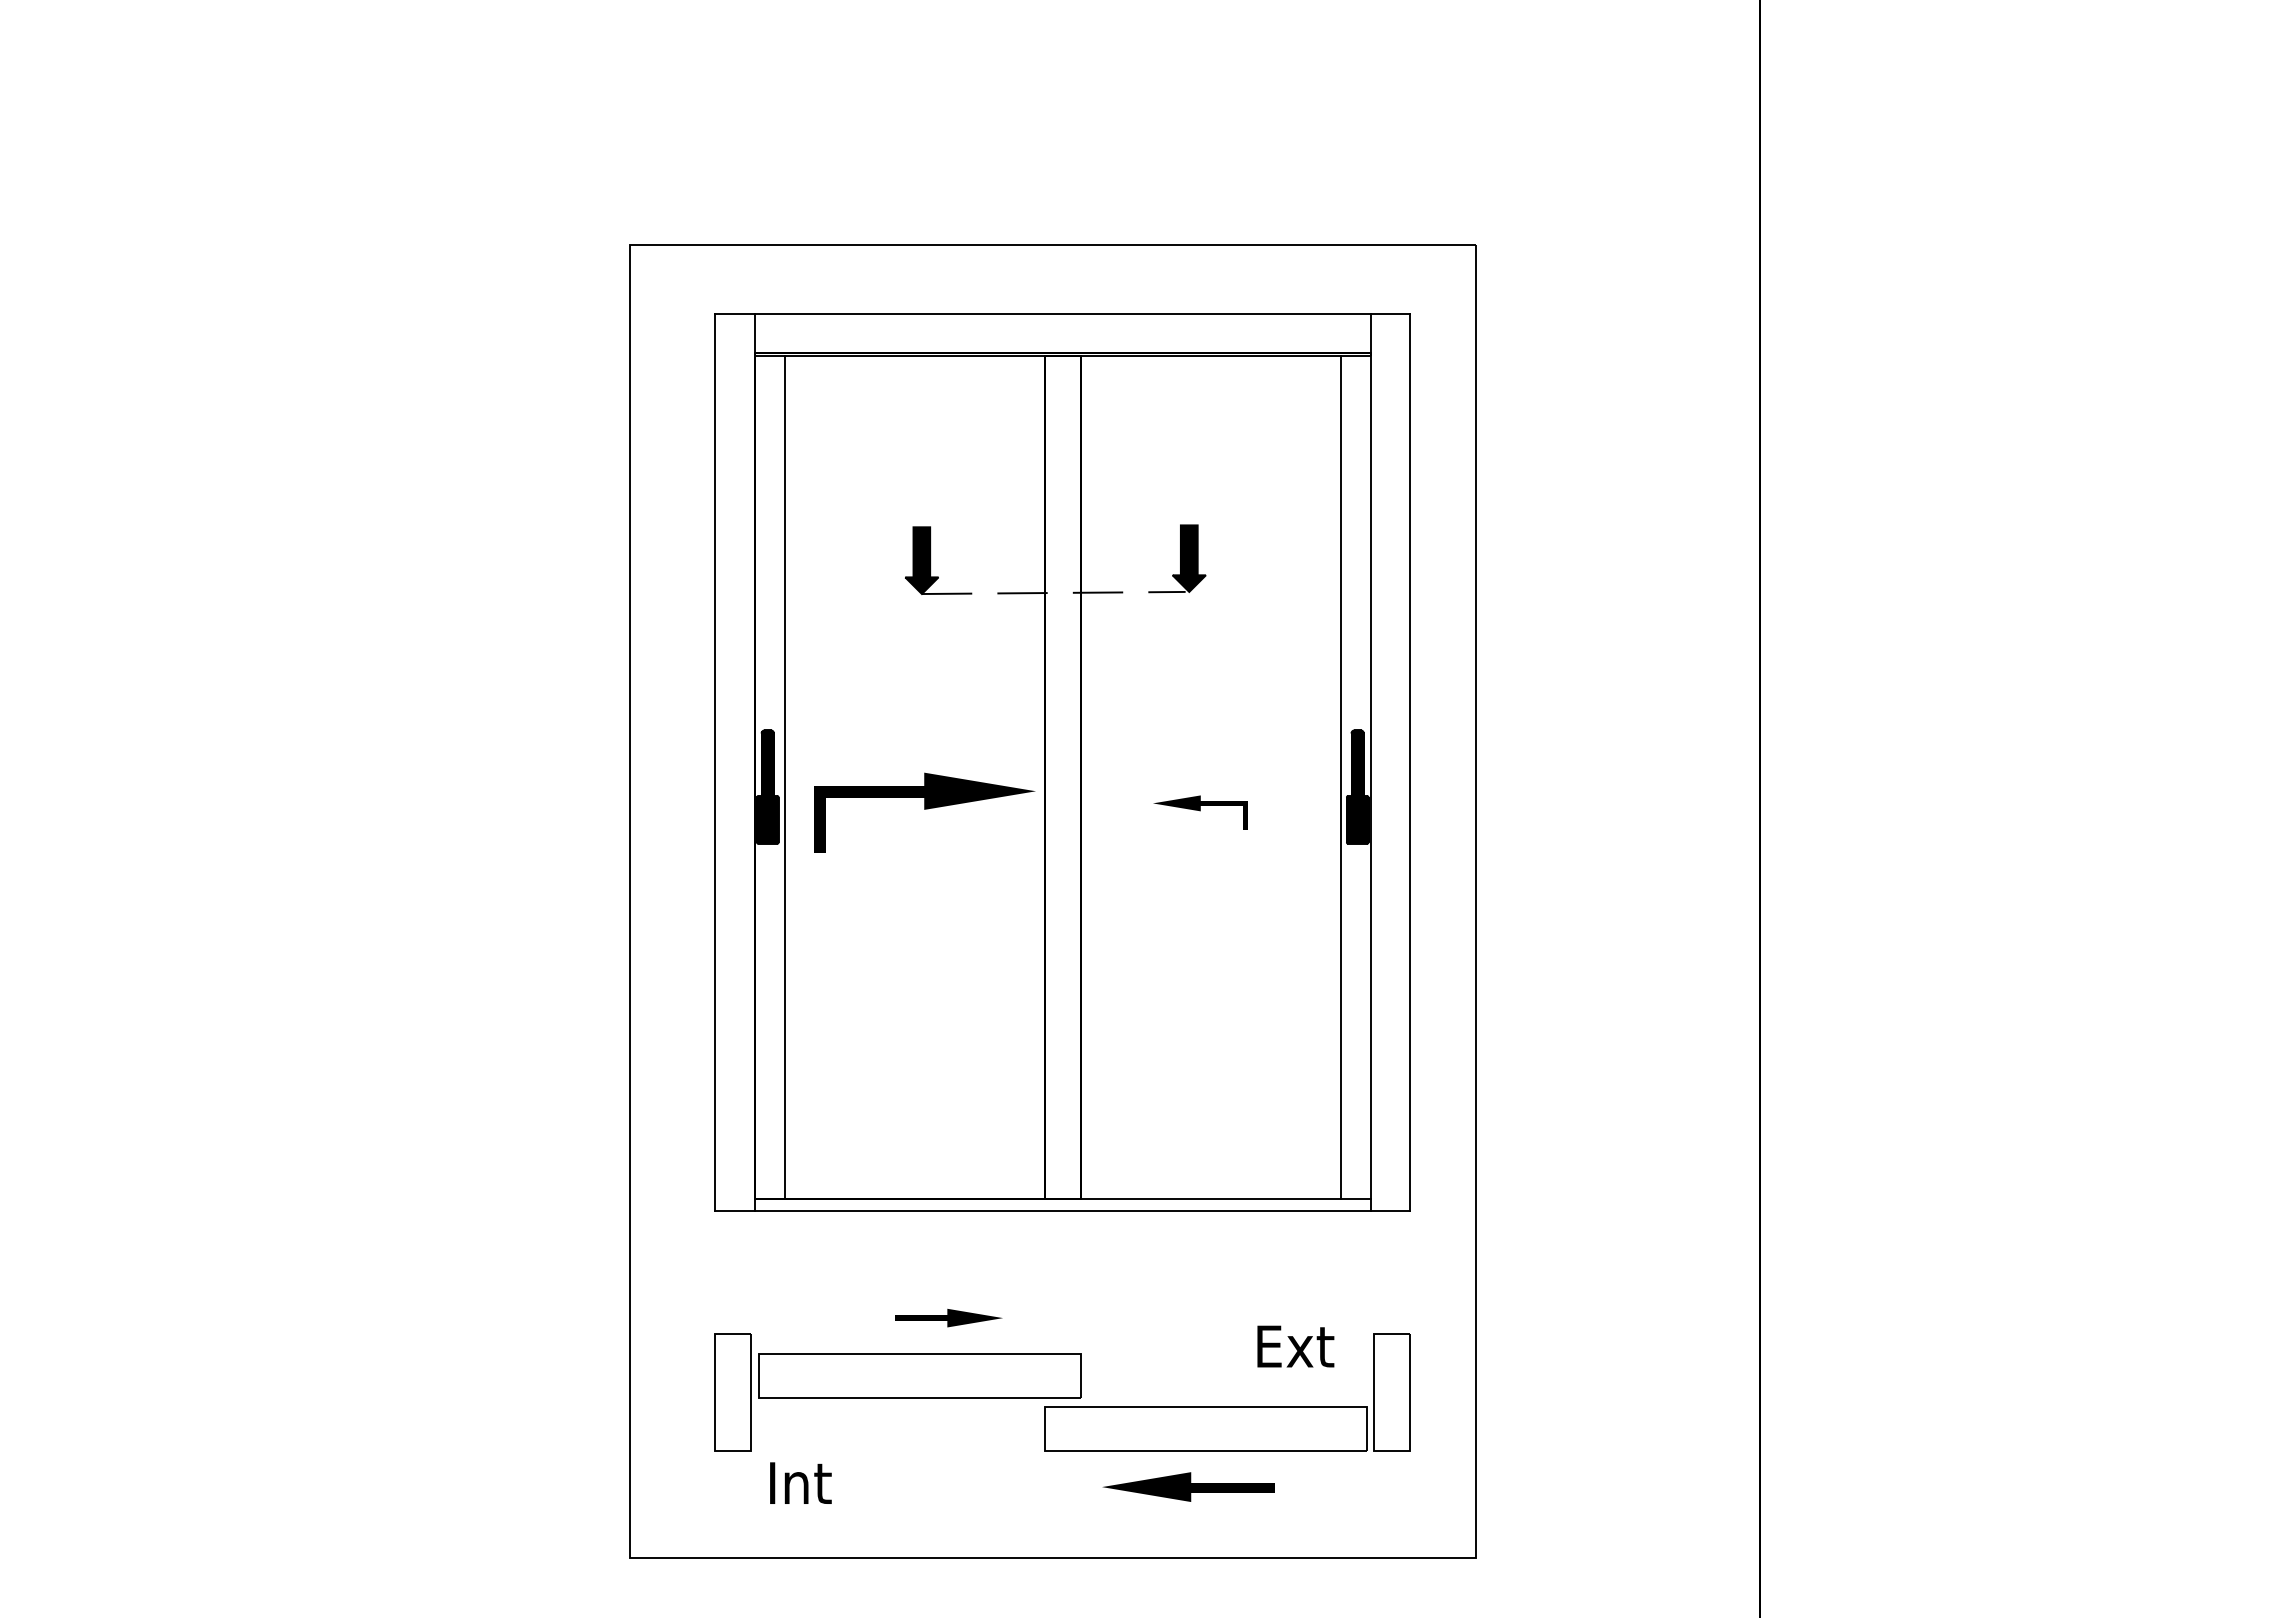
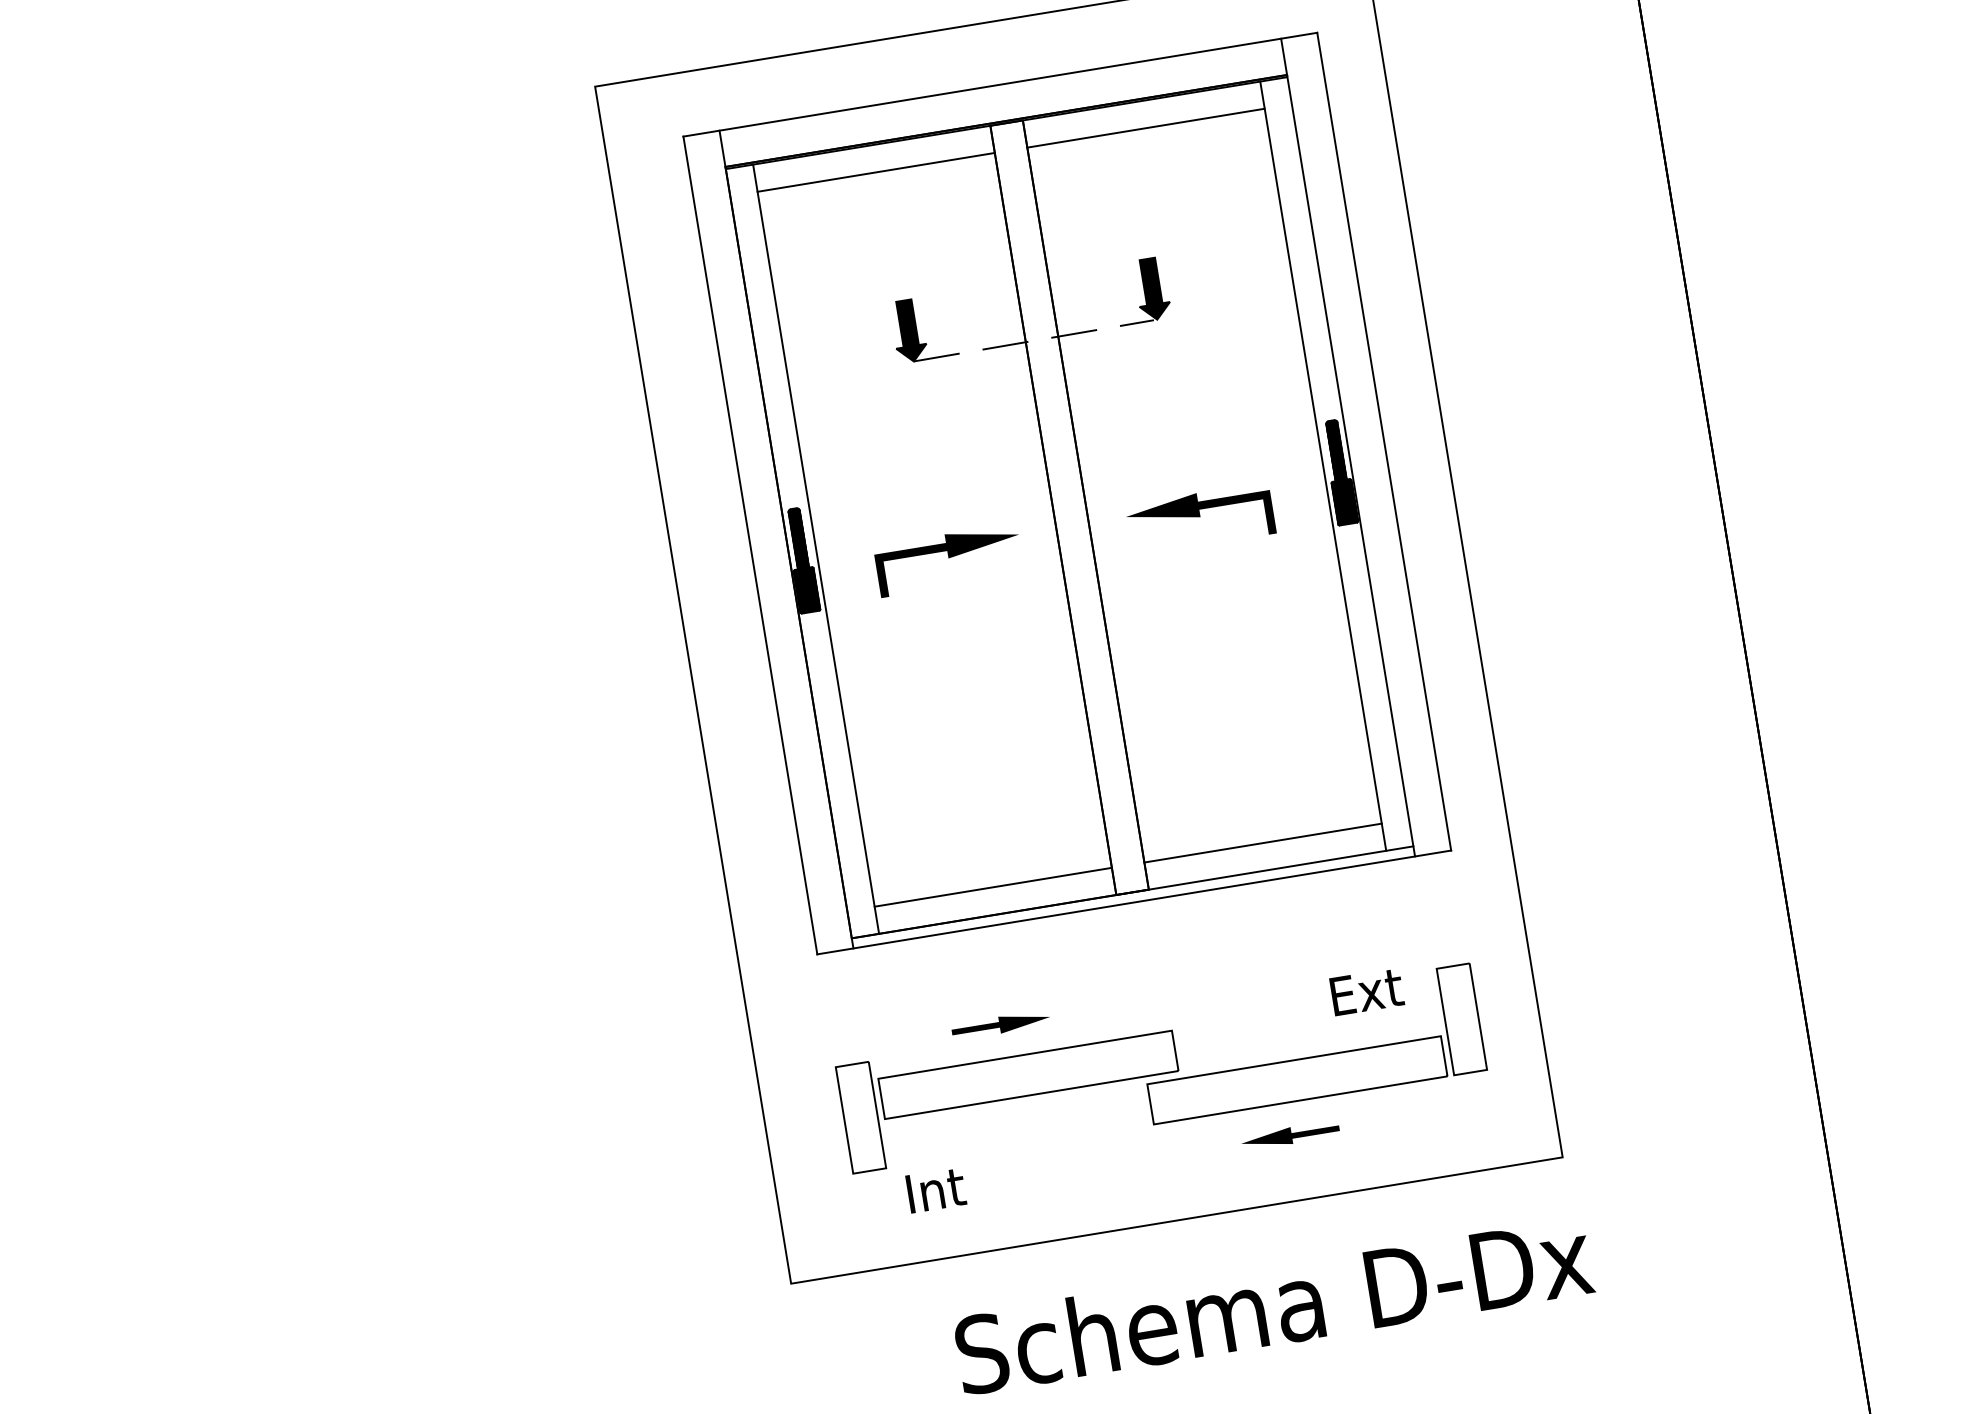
line: (914, 385) -> (875, 172), added
line: (1210, 385) -> (1145, 128), added
part: (924, 812) -> (948, 560), size x0.71
part: (1200, 812) -> (1200, 519), size x1.67
line: (914, 1169) -> (993, 887), added
line: (1210, 1169) -> (1262, 843), added
part: (948, 1318) -> (1000, 1025), moved
part: (1188, 1486) -> (1290, 1135), size x0.62

